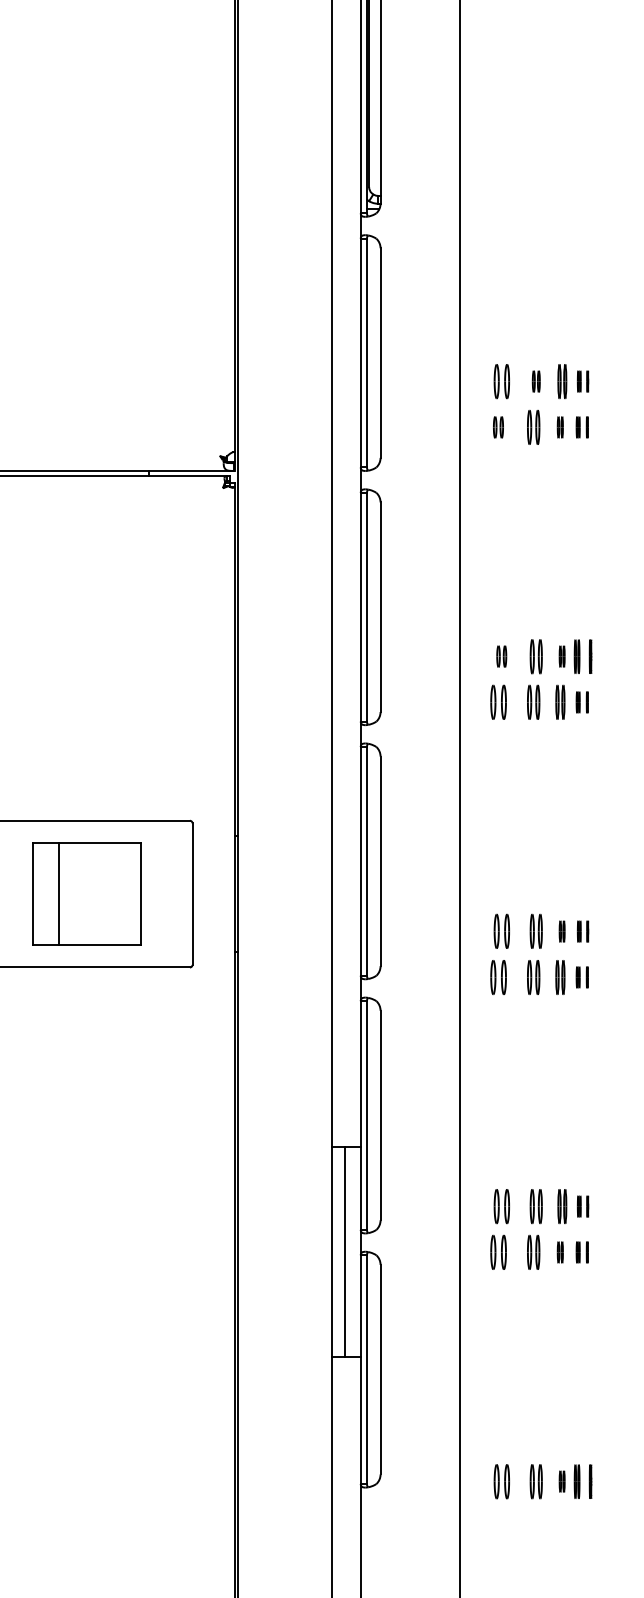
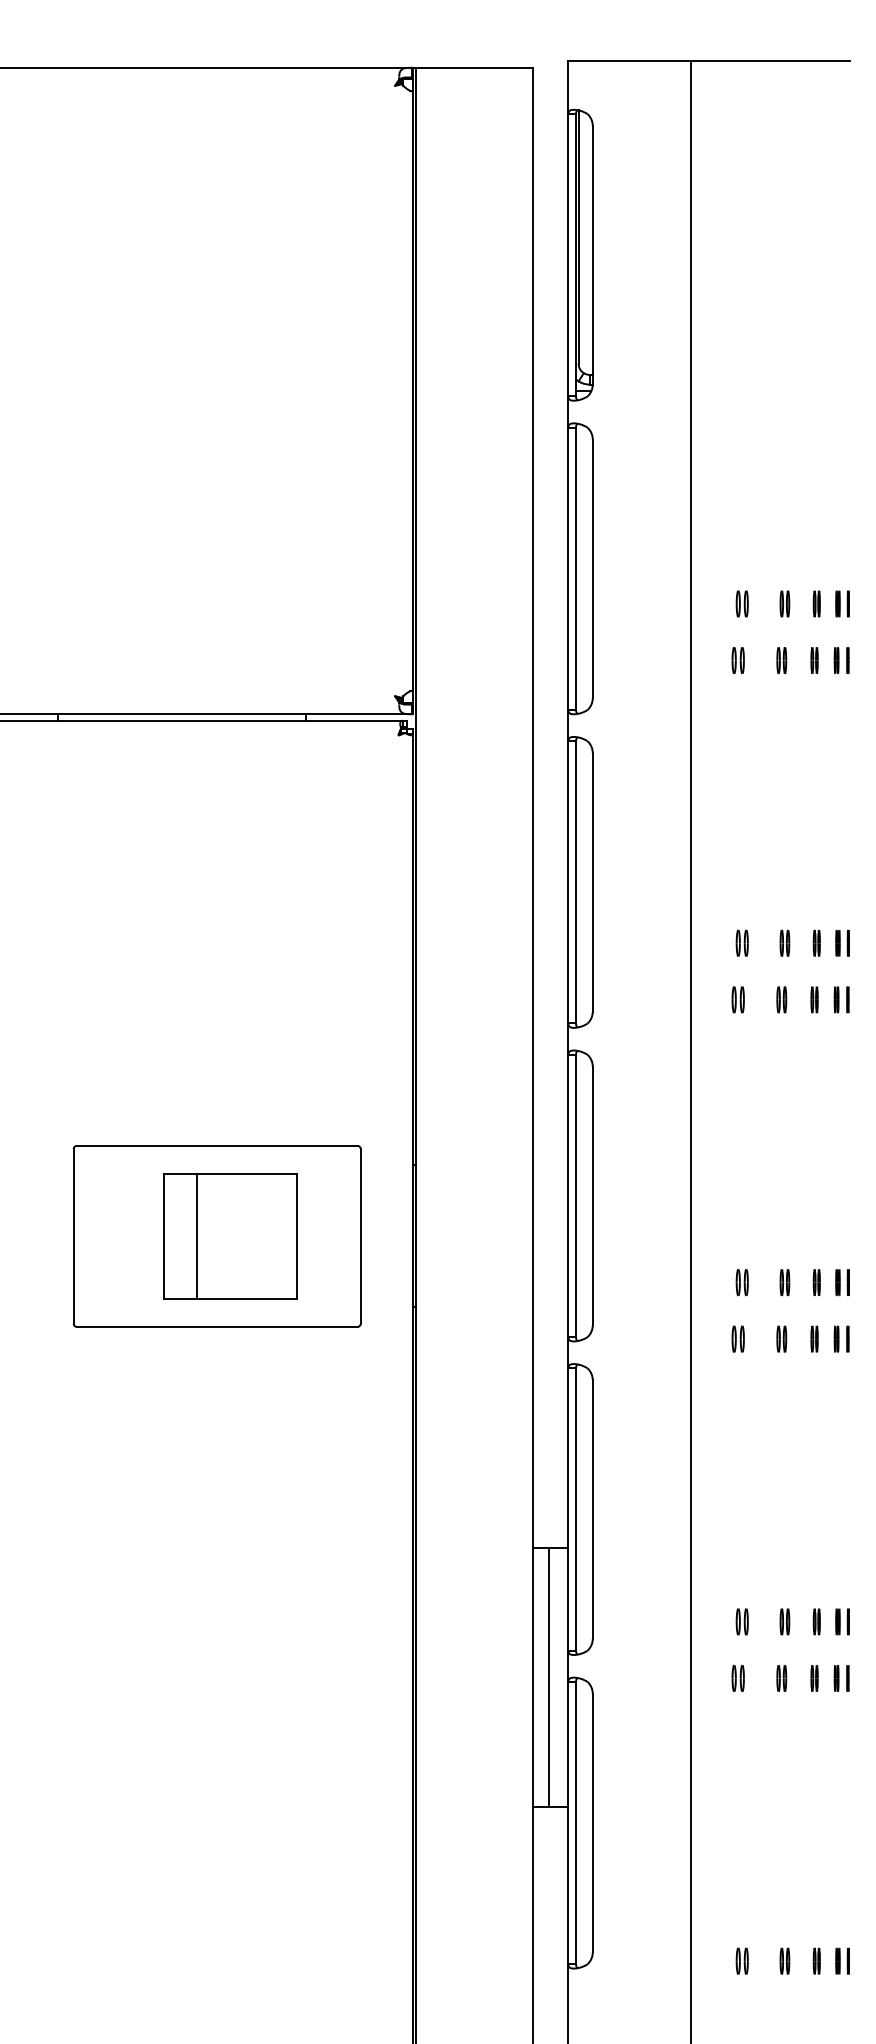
part: (501, 381) -> (741, 603), size x0.62
part: (561, 381) -> (816, 603), size x0.62
part: (533, 427) -> (781, 660), size x0.62
part: (535, 655) -> (784, 942), size x0.62
part: (582, 655) -> (842, 942), size x0.62
part: (497, 702) -> (737, 999), size x0.62
part: (533, 702) -> (781, 999), size x0.62
part: (560, 702) -> (814, 999), size x0.62
part: (501, 931) -> (741, 1282), size x0.62
part: (535, 931) -> (784, 1282), size x0.62
part: (497, 976) -> (737, 1338), size x0.62
part: (533, 976) -> (781, 1338), size x0.62
part: (560, 976) -> (814, 1338), size x0.62
part: (501, 1206) -> (741, 1621), size x0.62
part: (535, 1206) -> (784, 1621), size x0.62
part: (561, 1206) -> (816, 1621), size x0.62
part: (497, 1252) -> (737, 1678), size x0.62
part: (533, 1252) -> (781, 1678), size x0.62
part: (501, 1481) -> (741, 1960), size x0.62
part: (535, 1481) -> (784, 1960), size x0.62
part: (582, 1481) -> (842, 1960), size x0.62

